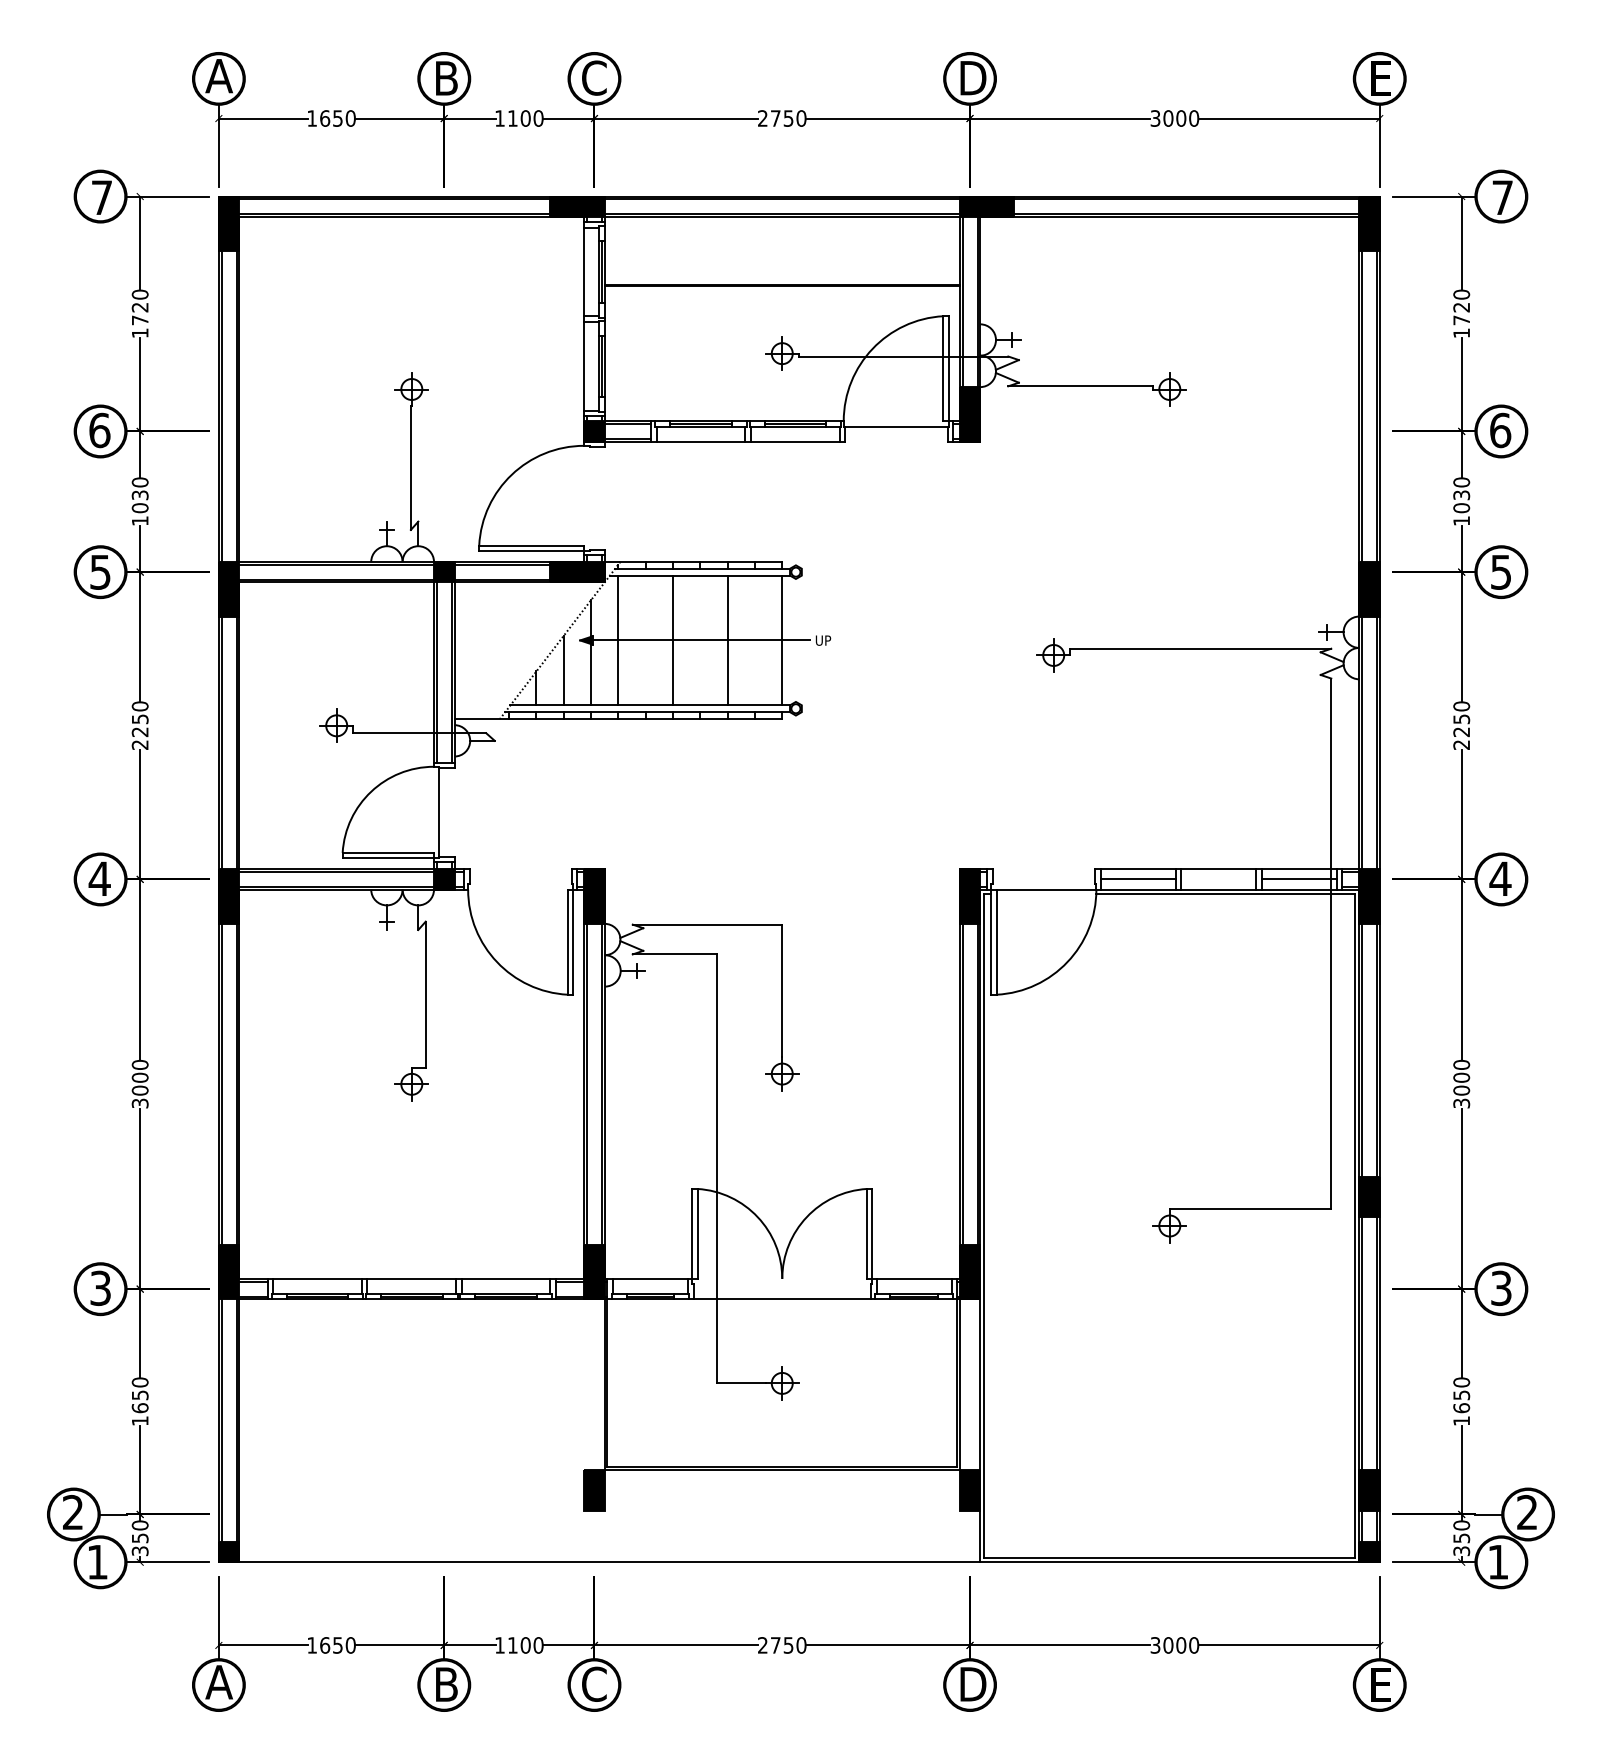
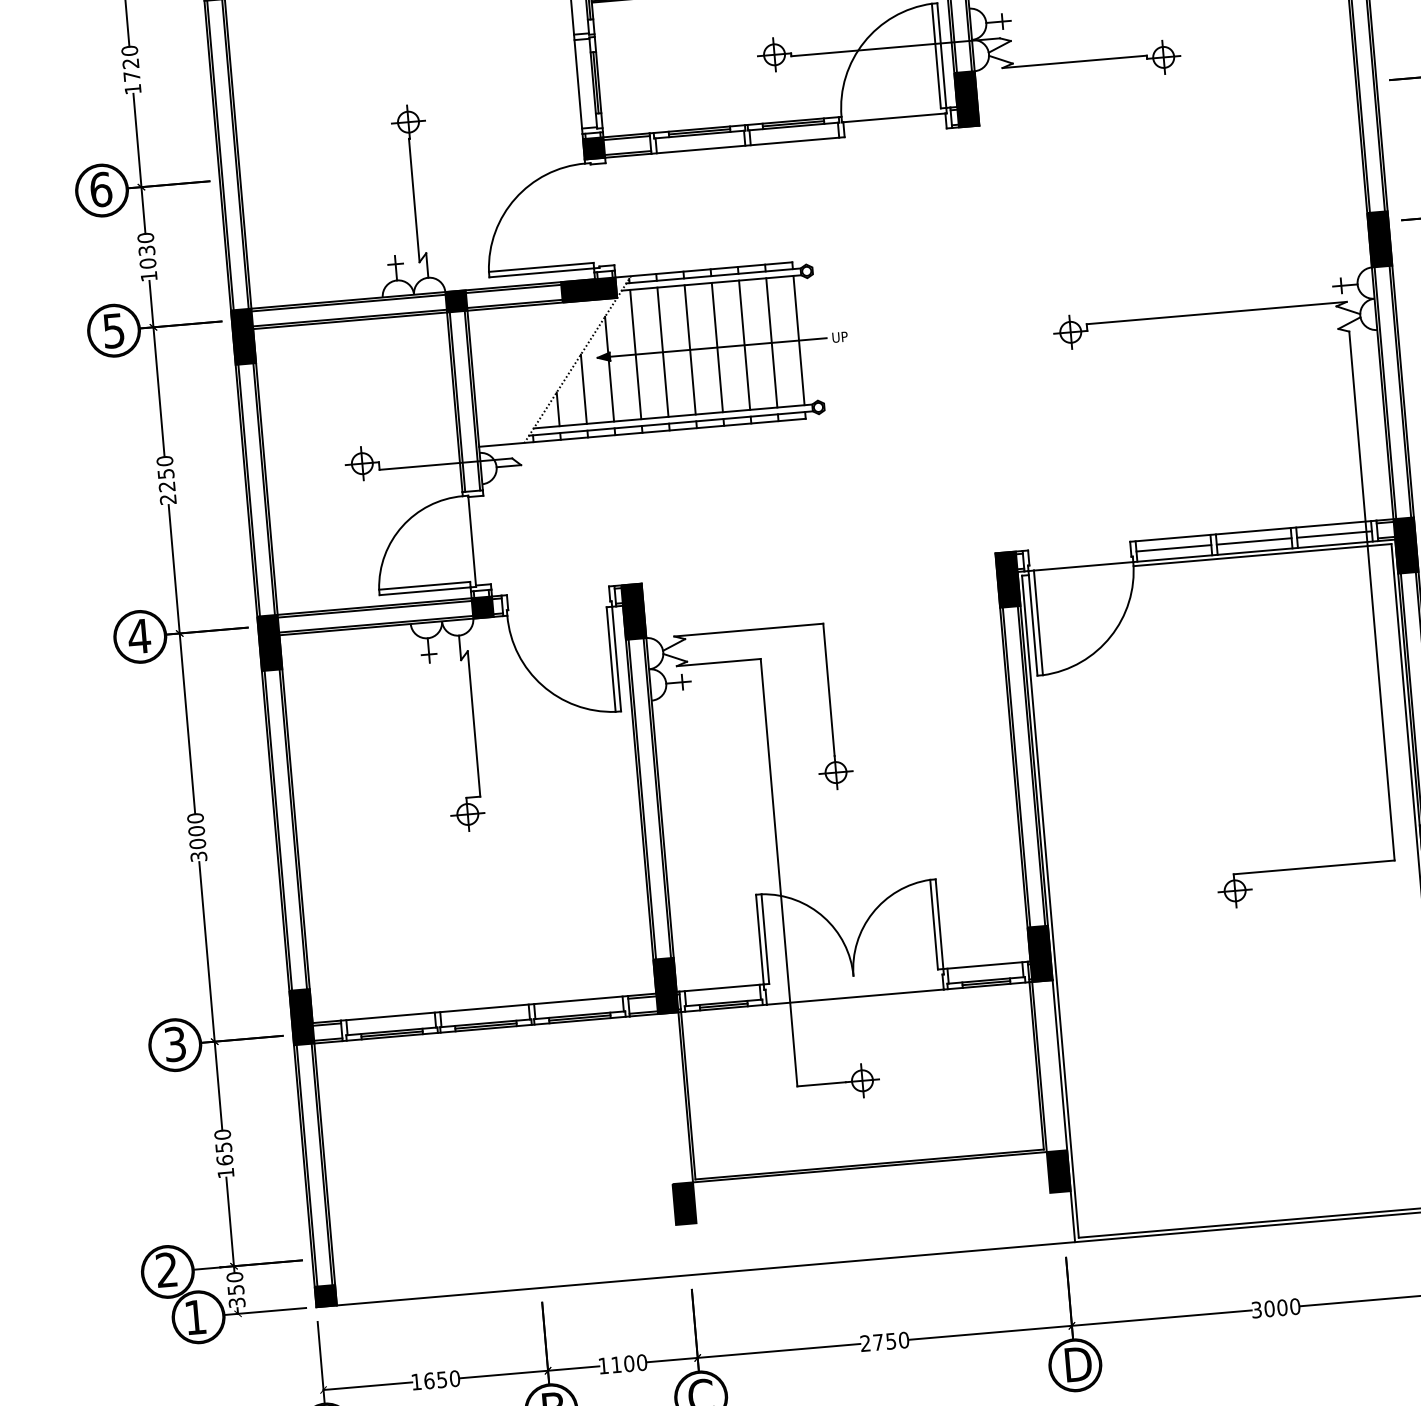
line: (645, 640) -> (662, 352), added
line: (700, 640) -> (717, 347), added
line: (754, 640) -> (771, 342), added
line: (1218, 879) -> (1254, 541), added

